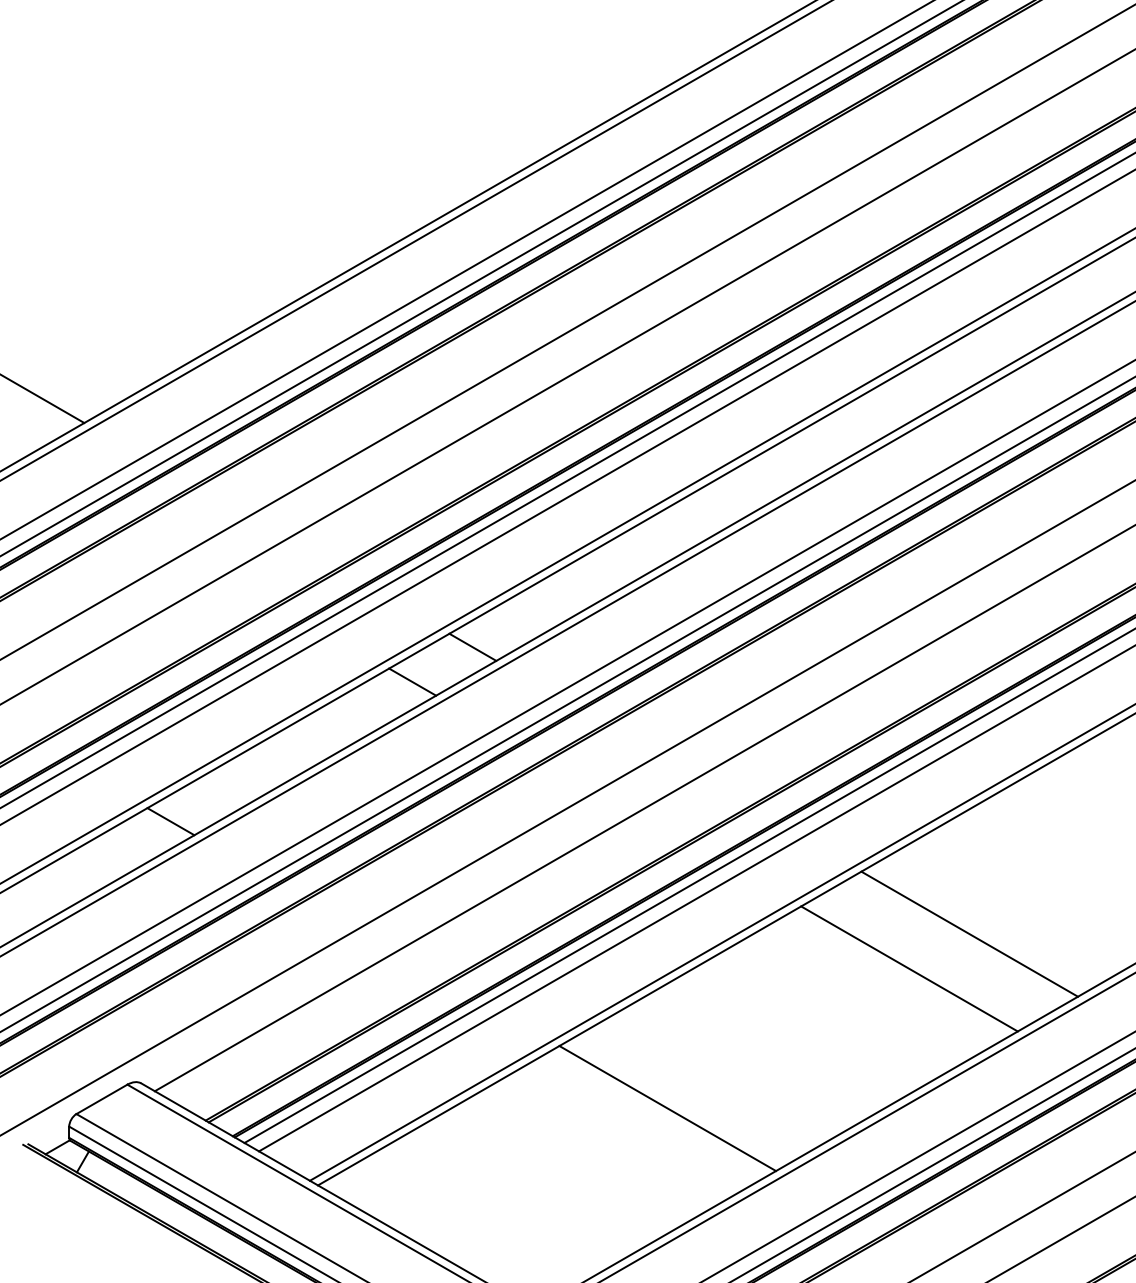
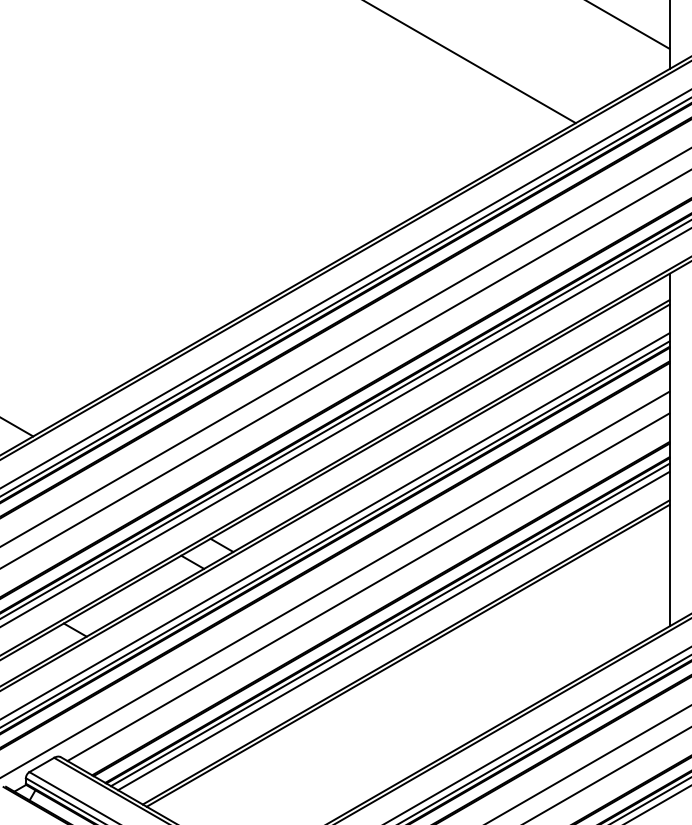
line: (968, 933) -> (462, 684), removed
line: (908, 968) -> (433, 701), removed
line: (667, 1108) -> (316, 769), removed

